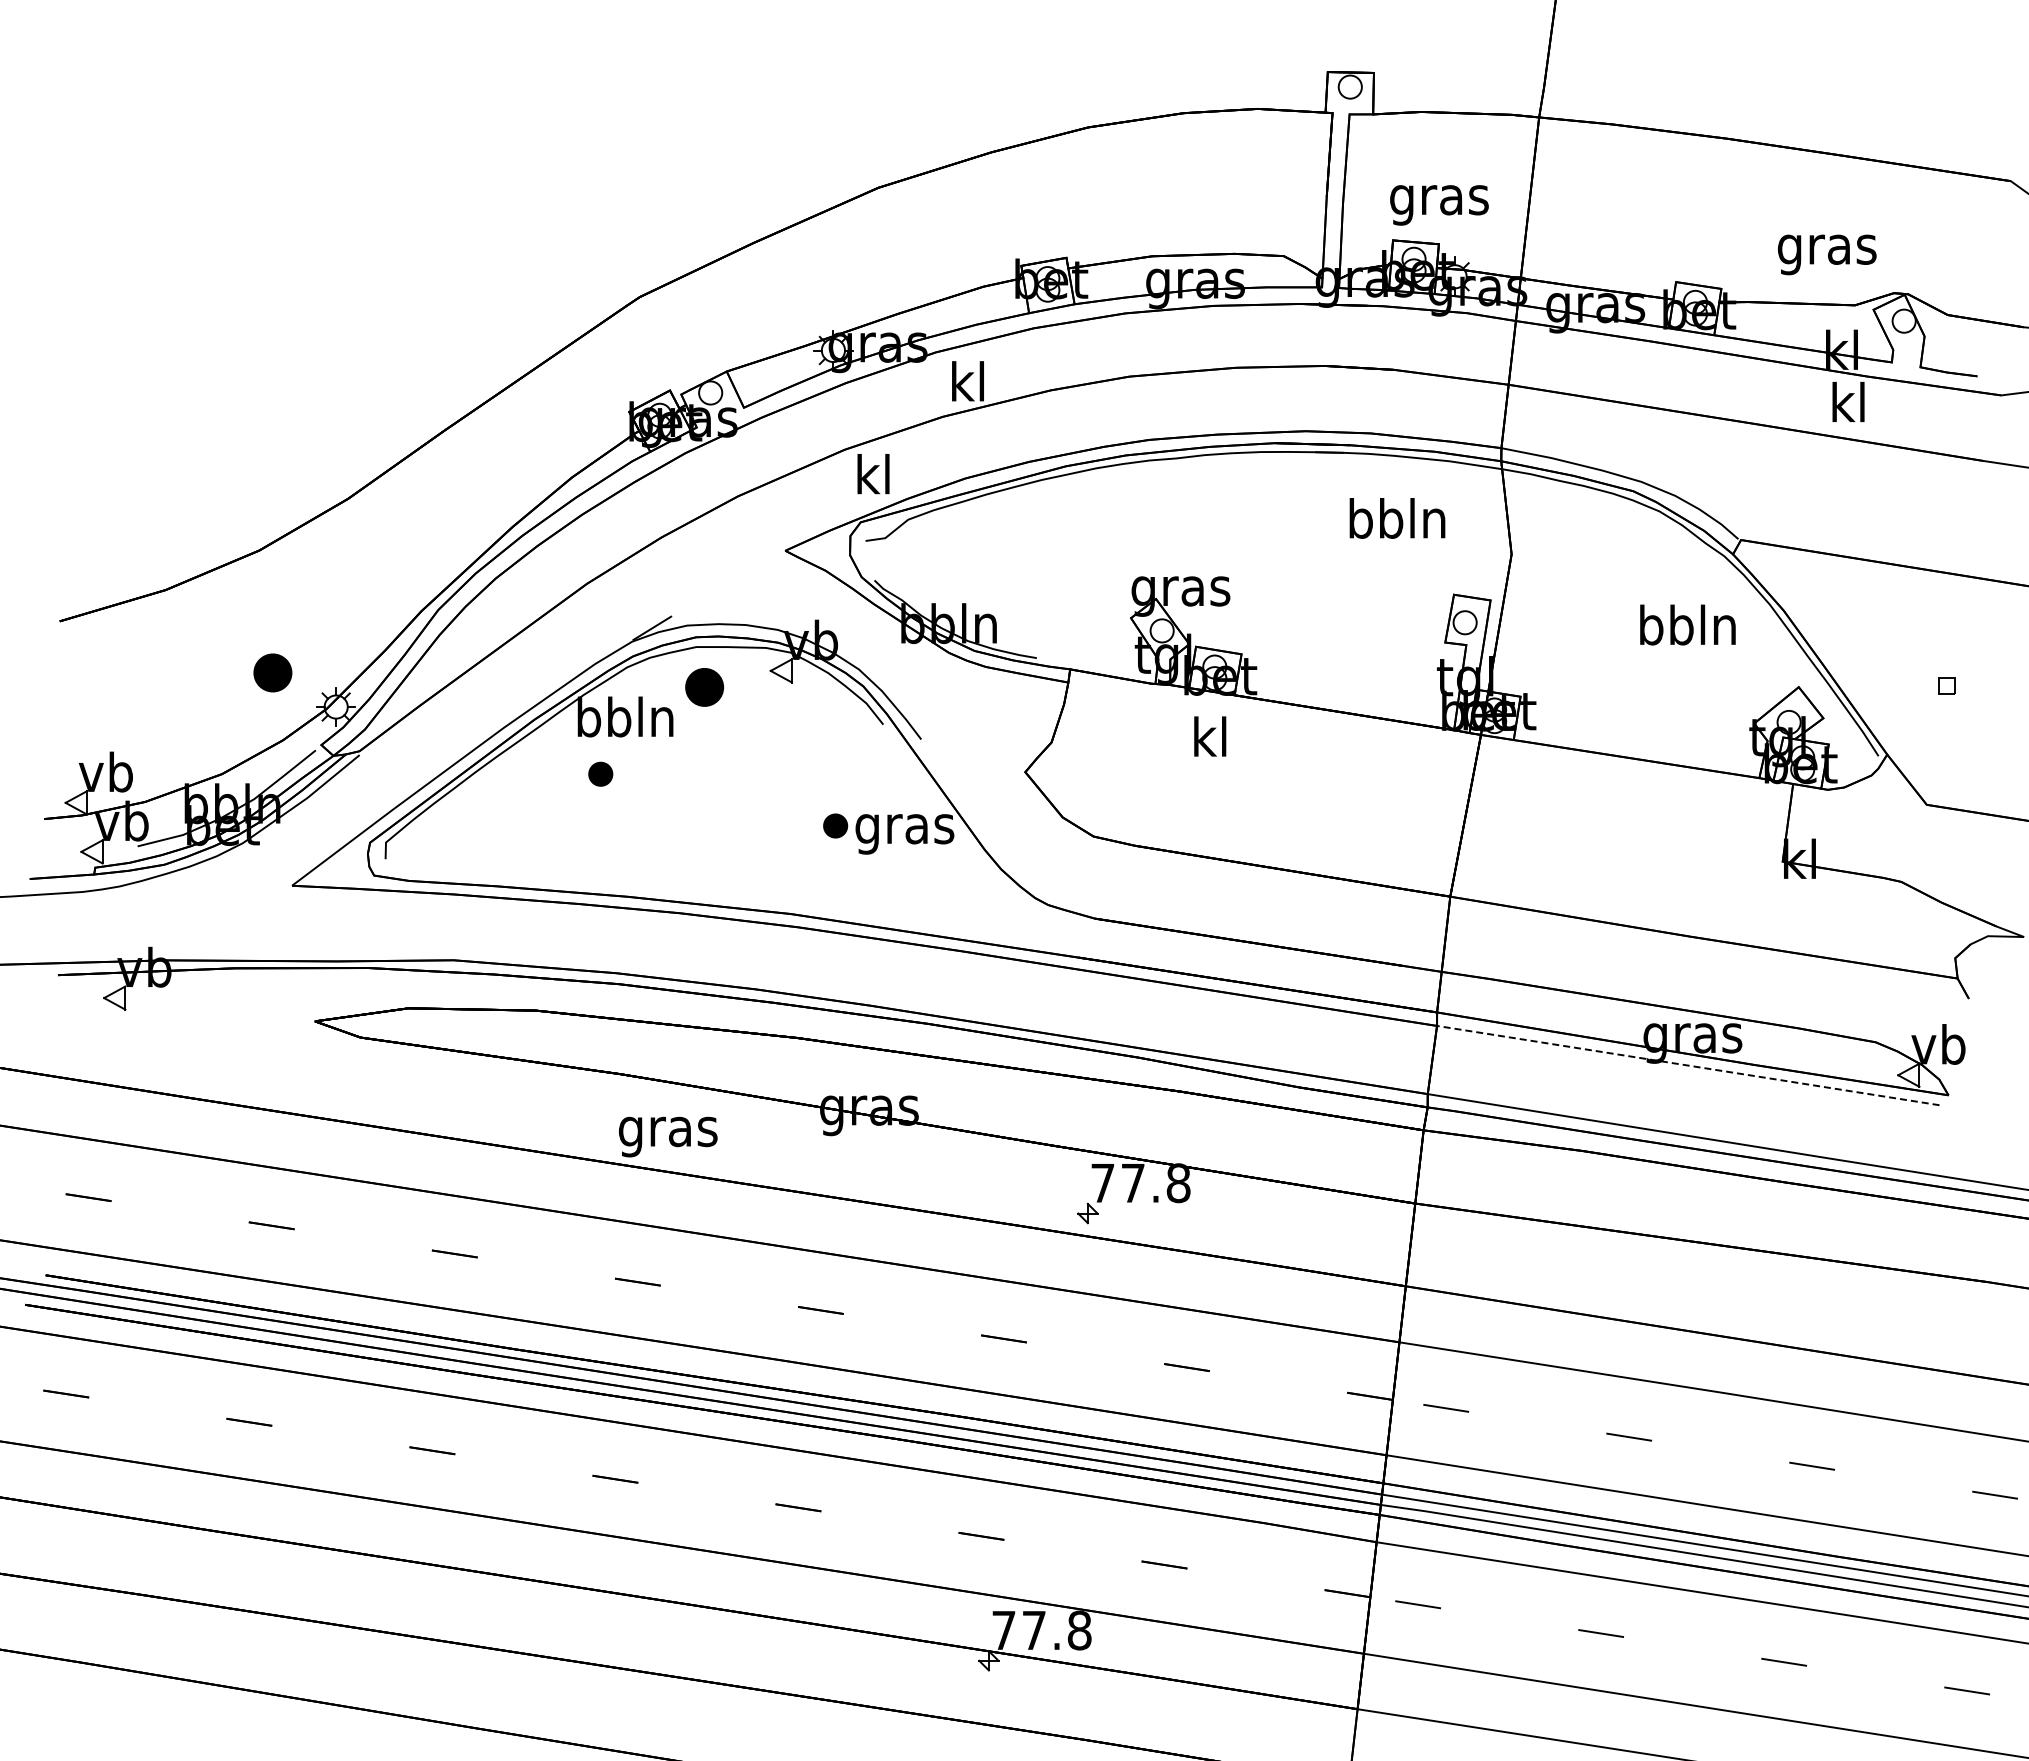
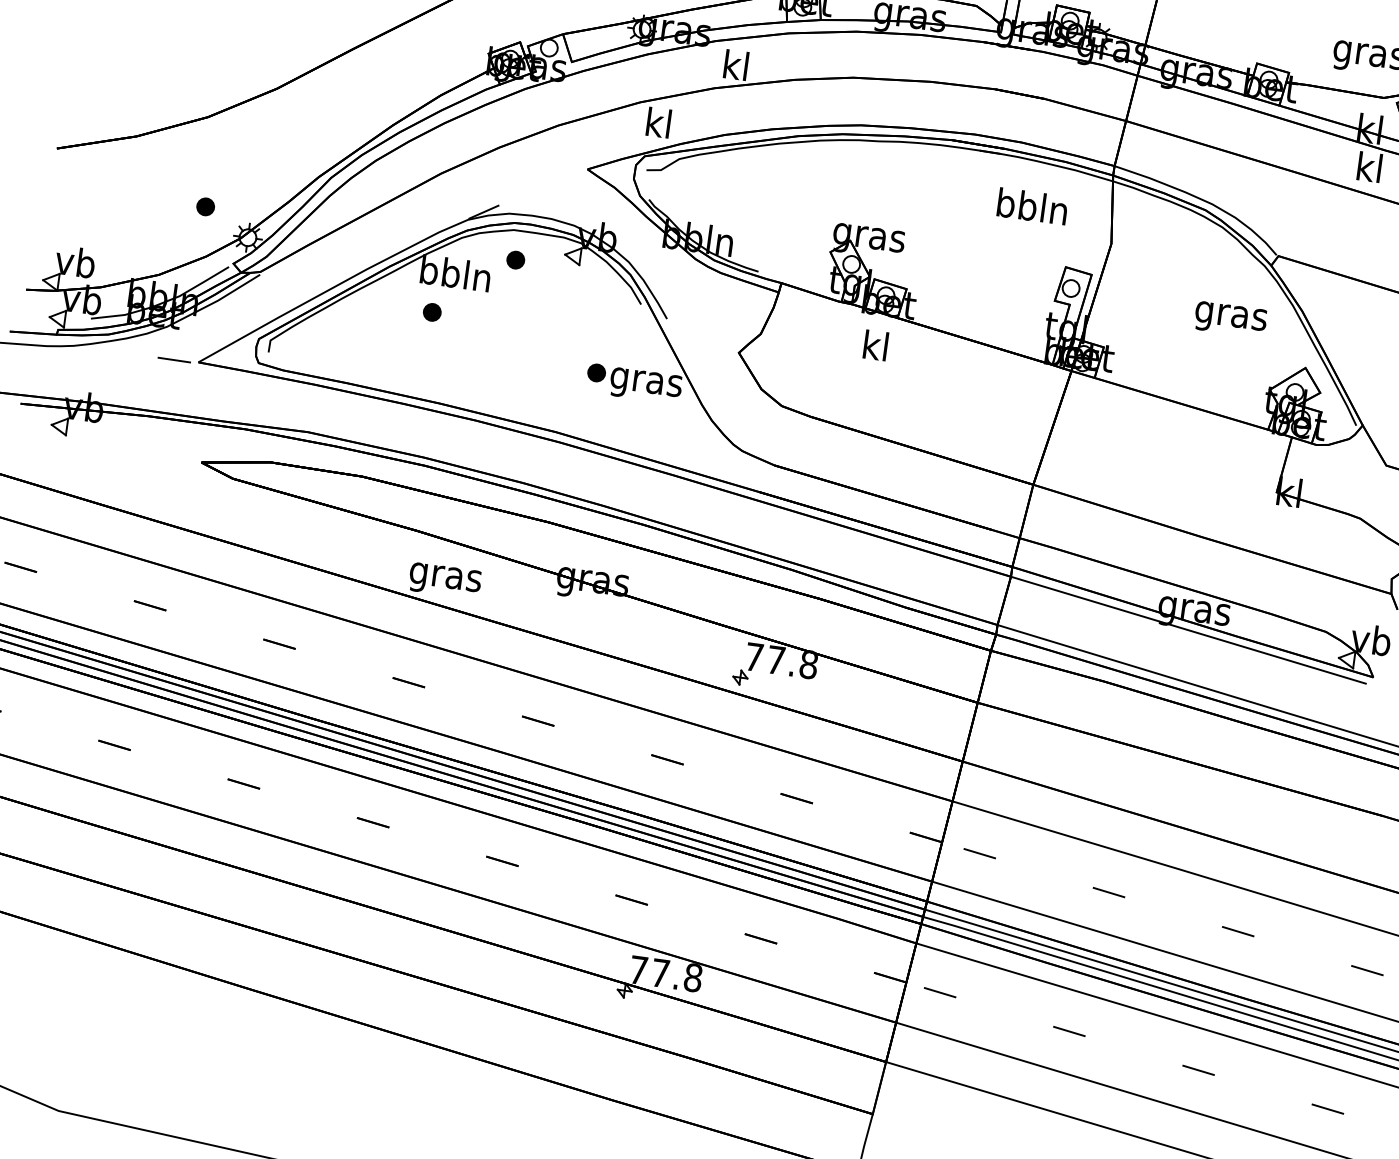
text: (1687, 629) -> (1230, 315), bbln -> gras
part: (272, 672) -> (205, 206), size x0.62
part: (704, 687) -> (515, 260), size x0.62
line: (258, 887) -> (174, 360), added
line: (1687, 1065) -> (1187, 630), dashed -> solid

